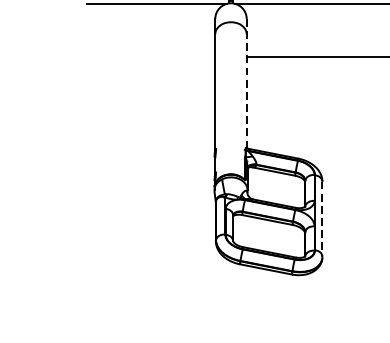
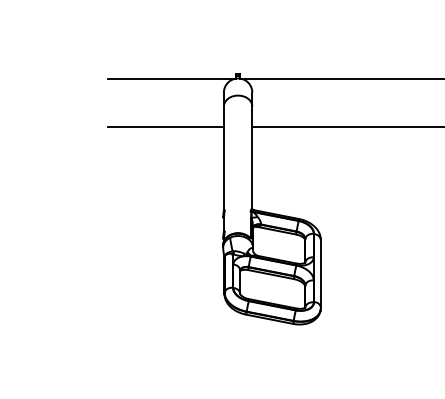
line: (150, 56) -> (165, 126), added
line: (246, 84) -> (252, 151), dashed -> solid
line: (322, 218) -> (320, 273), dashed -> solid

